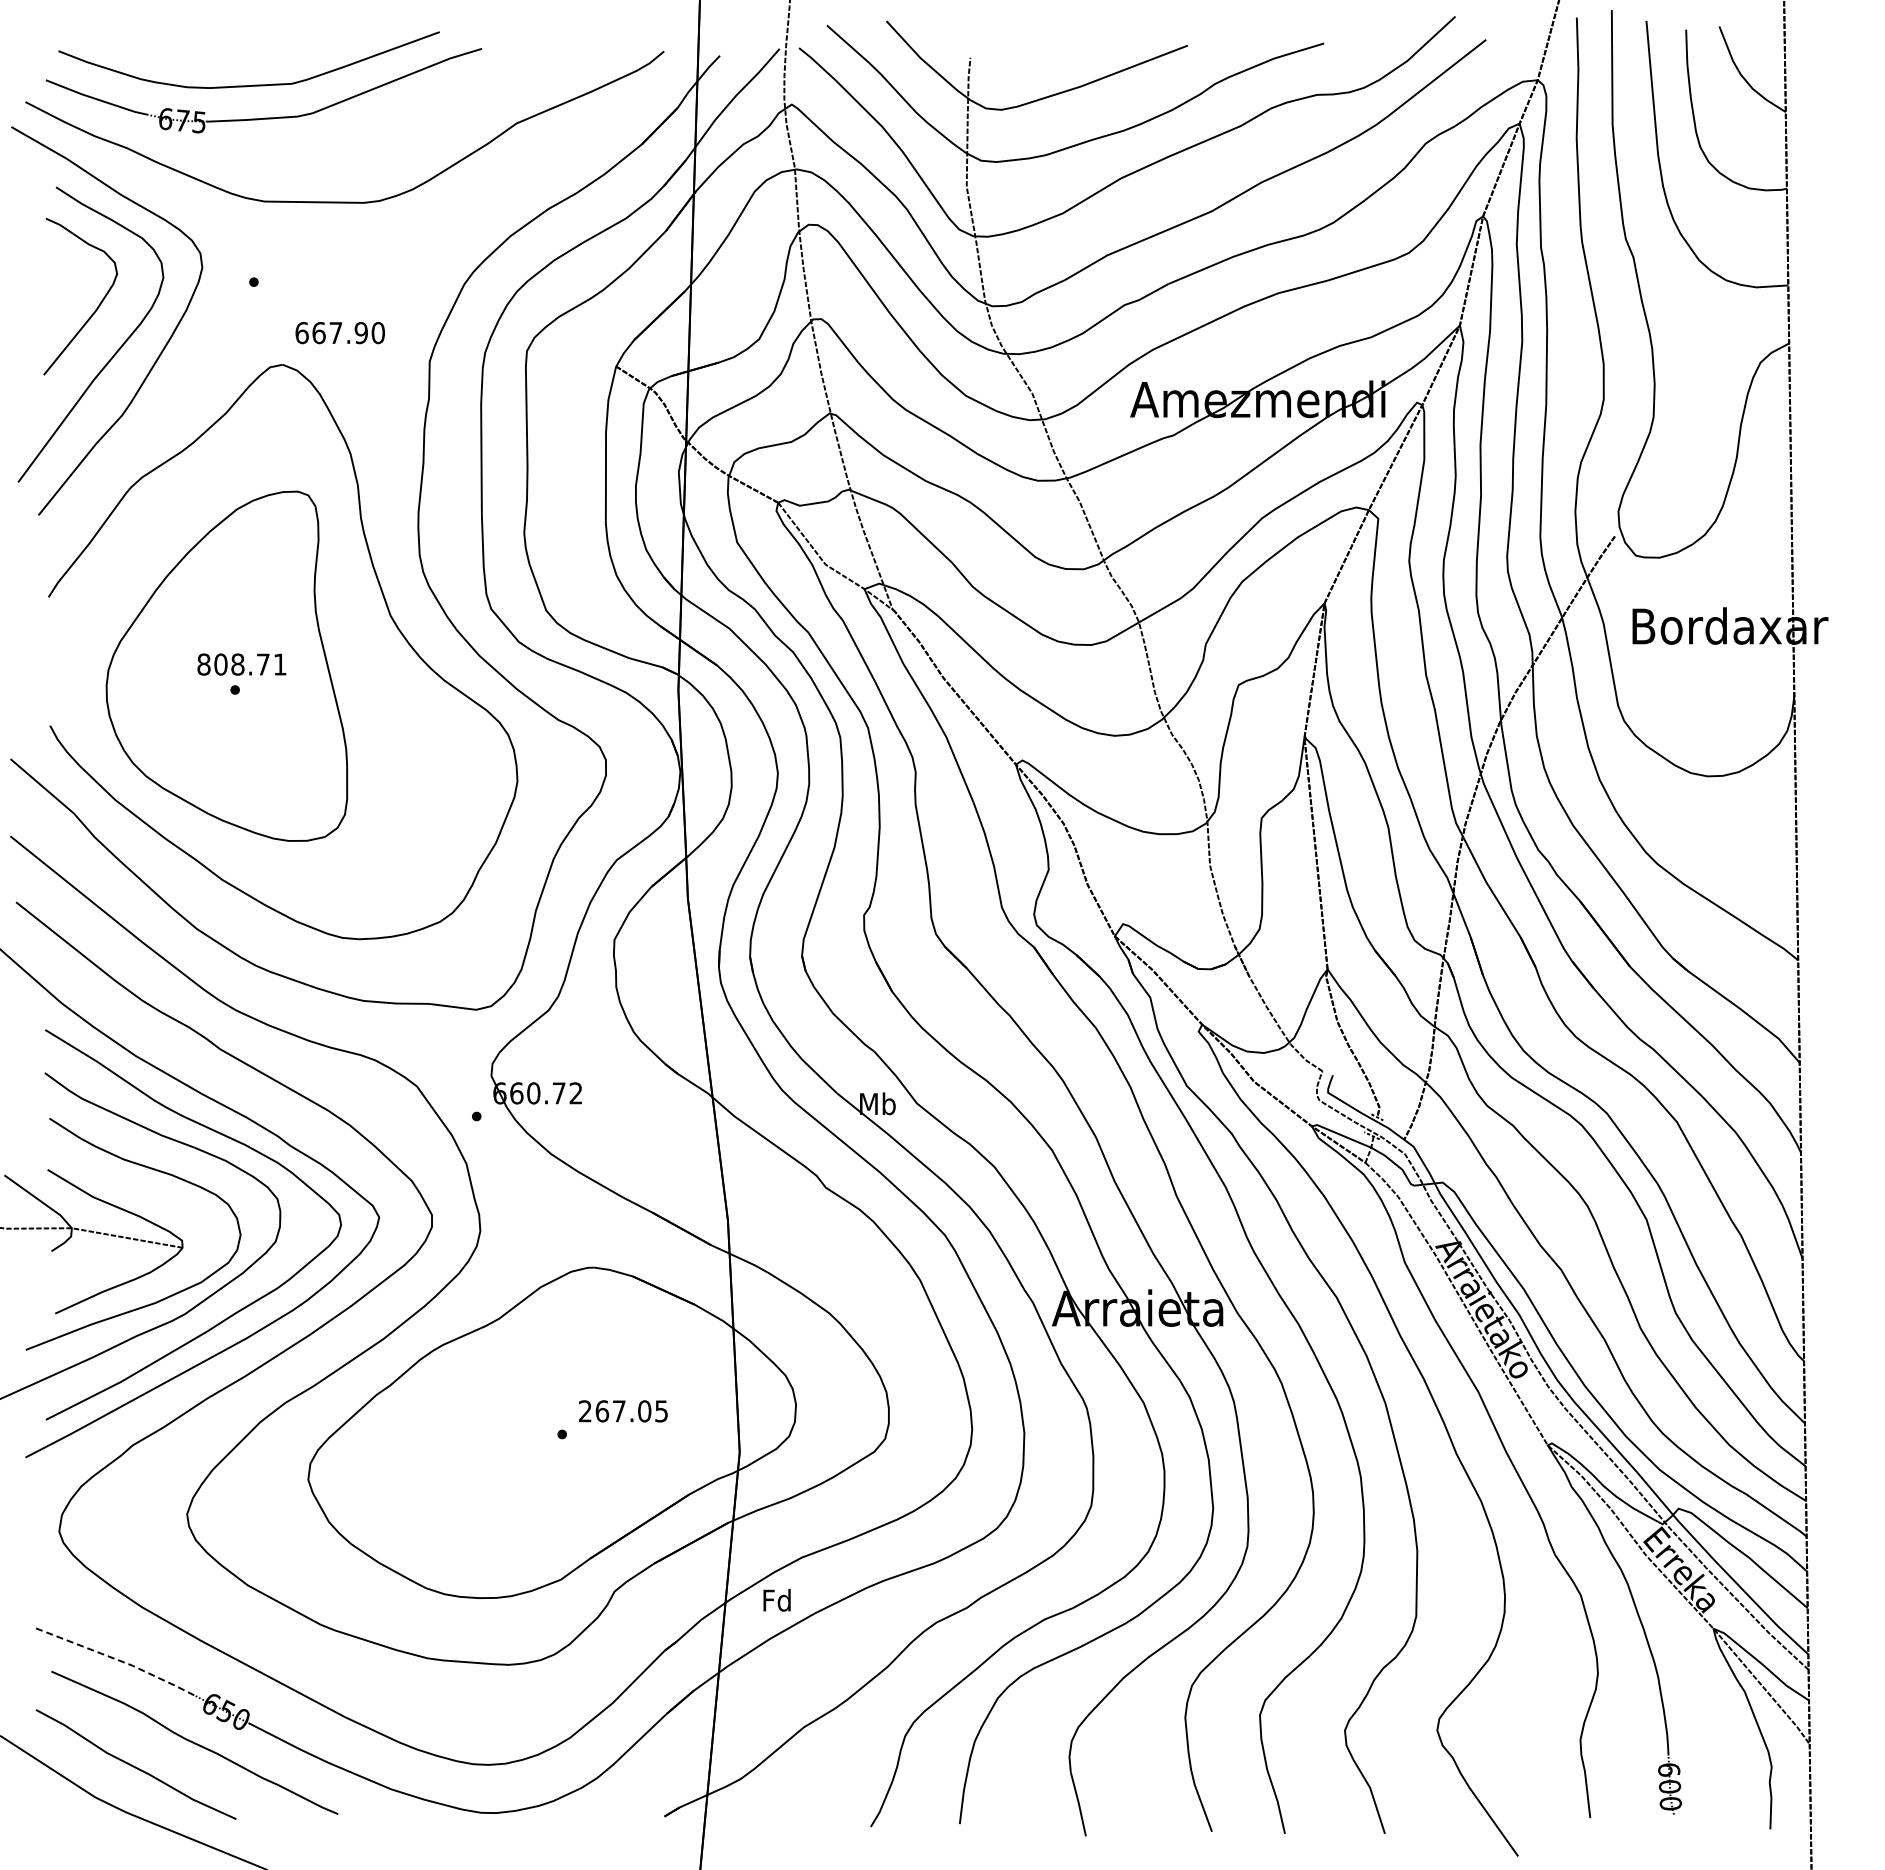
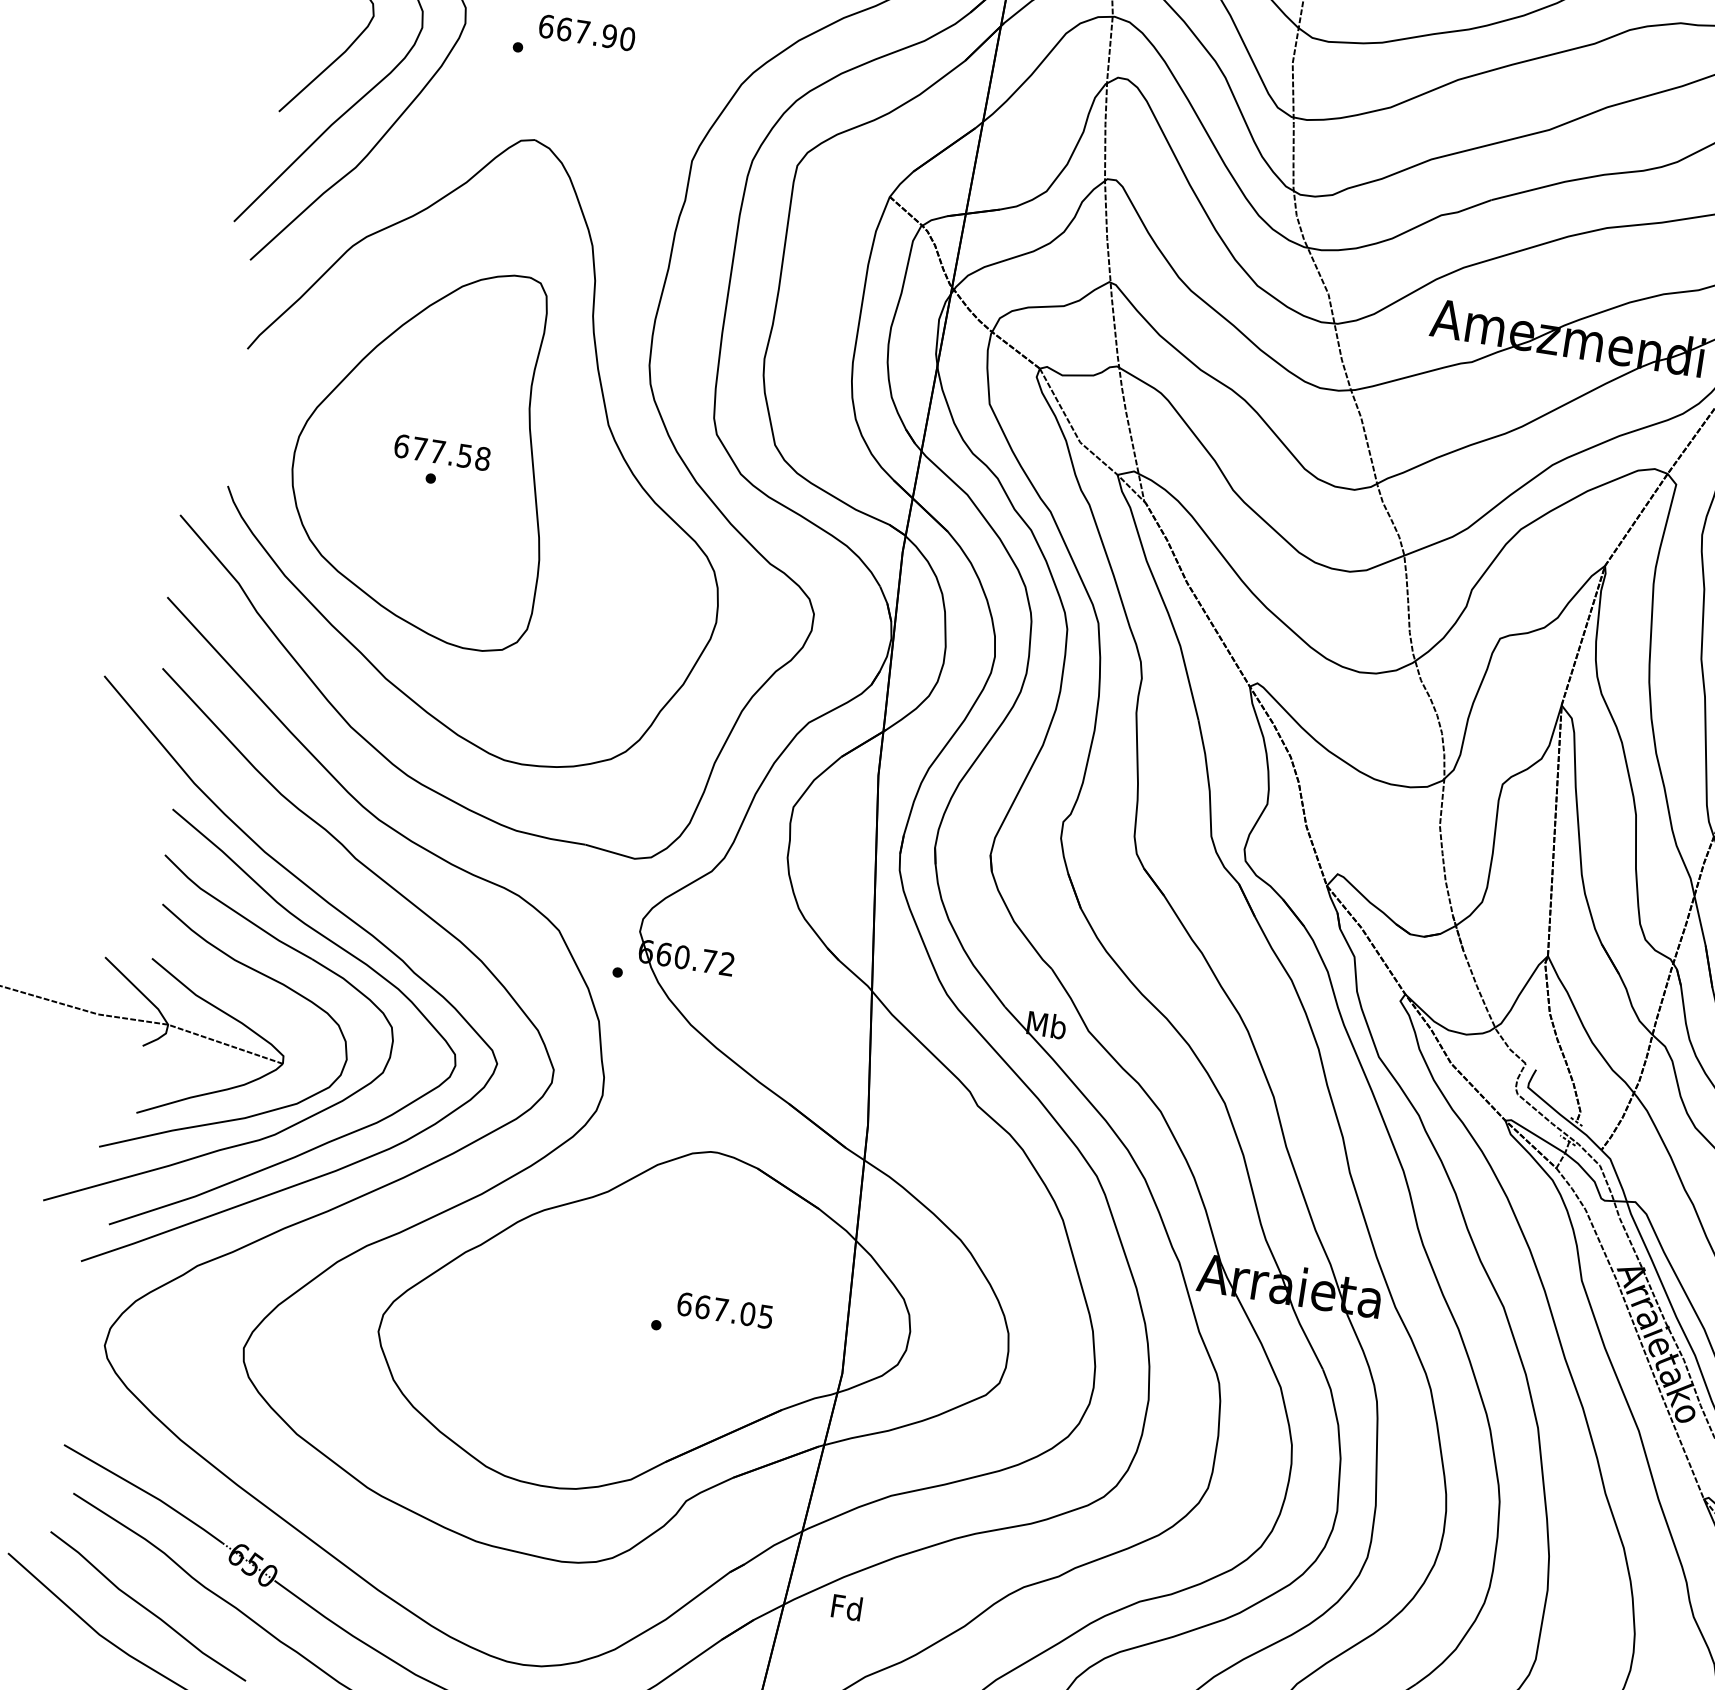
text: (339, 333) -> (586, 33), moved
text: (241, 664) -> (441, 452), 808.71 -> 677.58
text: (585, 1411) -> (684, 1304), 267.05 -> 667.05
text: (776, 1600) -> (846, 1607), moved
line: (118, 1660) -> (146, 1492), dashed -> solid

